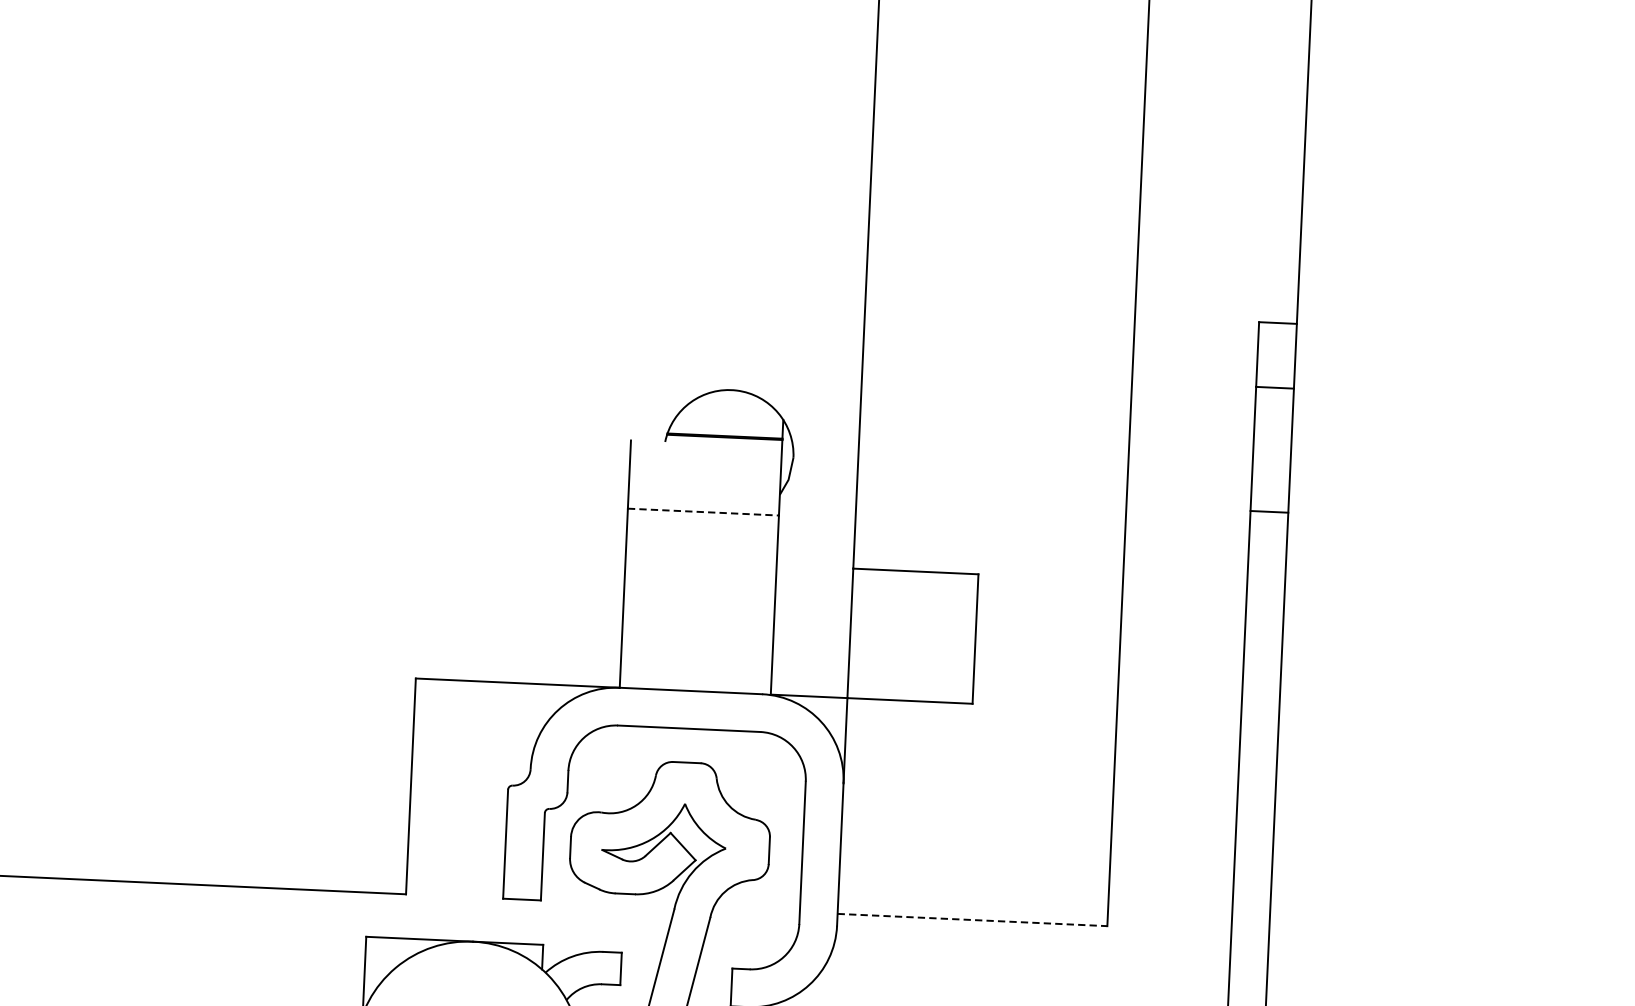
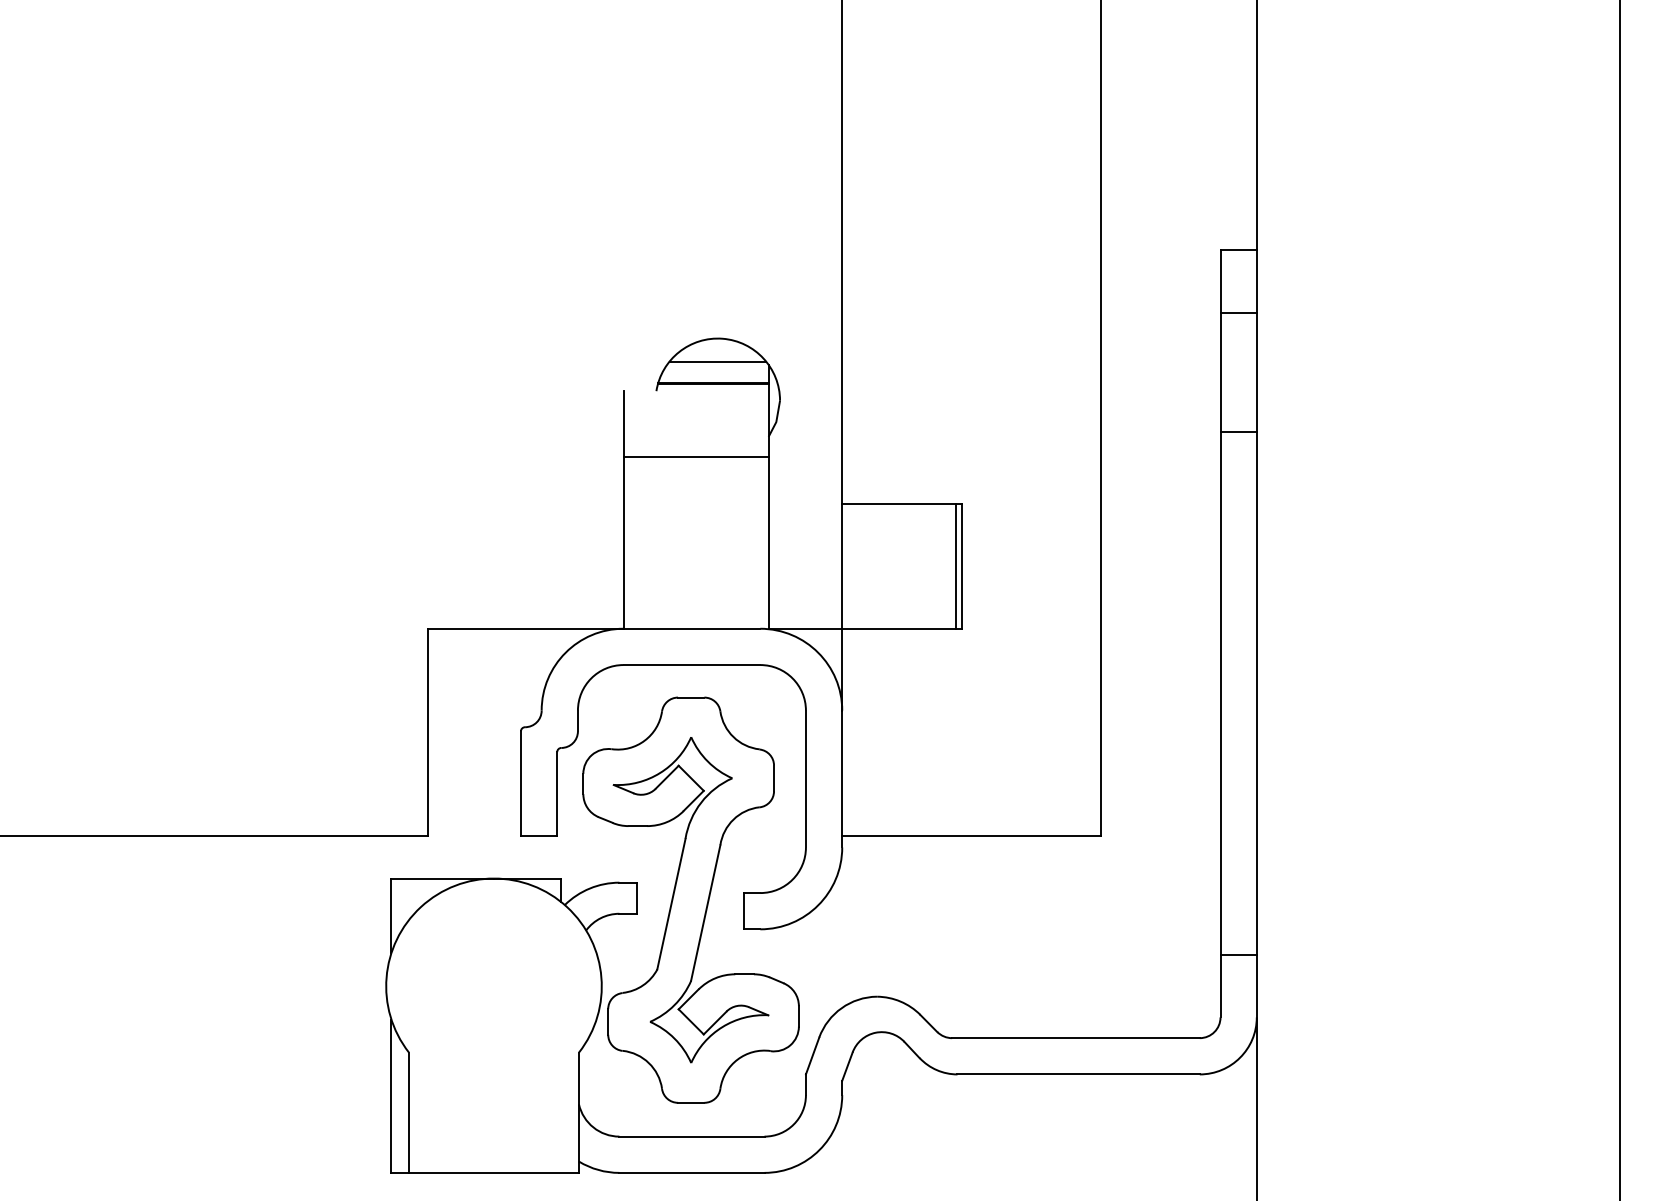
line: (730, 413) -> (717, 361), added
line: (703, 511) -> (696, 456), dashed -> solid
line: (969, 638) -> (956, 566), added
line: (972, 920) -> (971, 836), dashed -> solid

